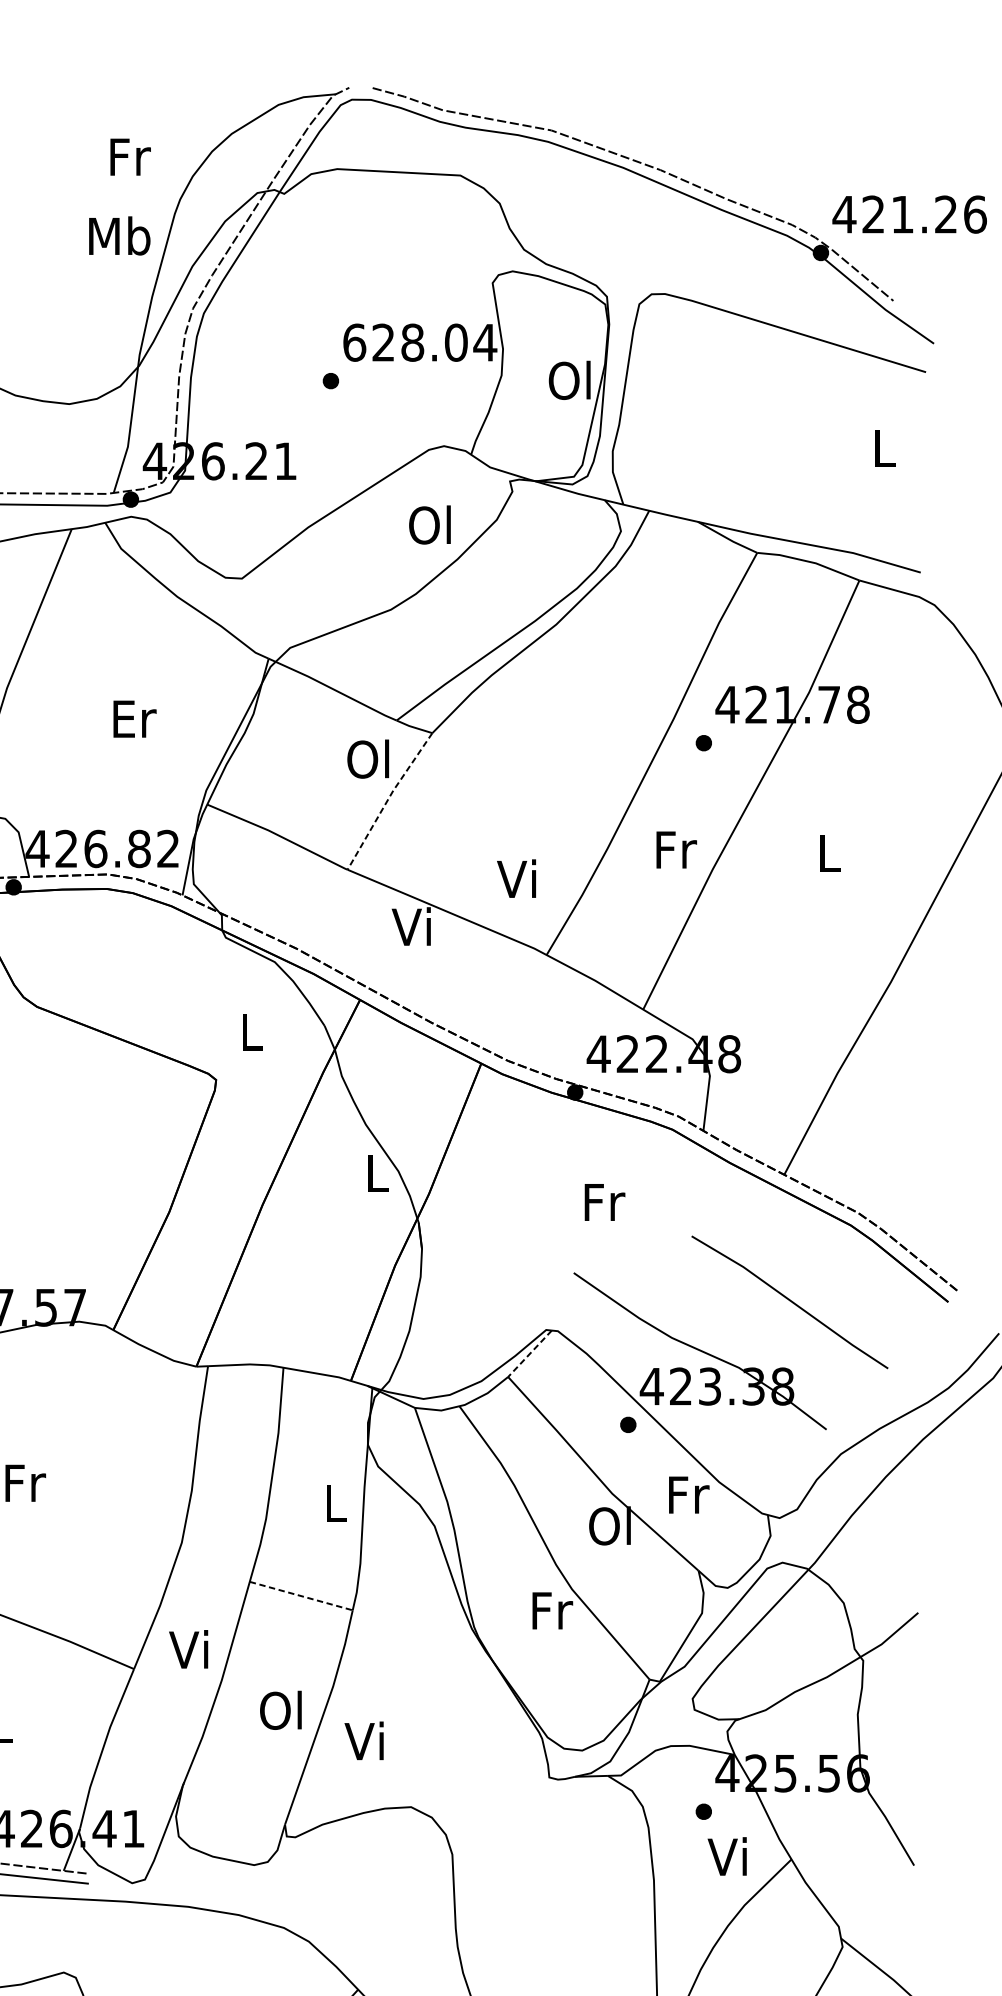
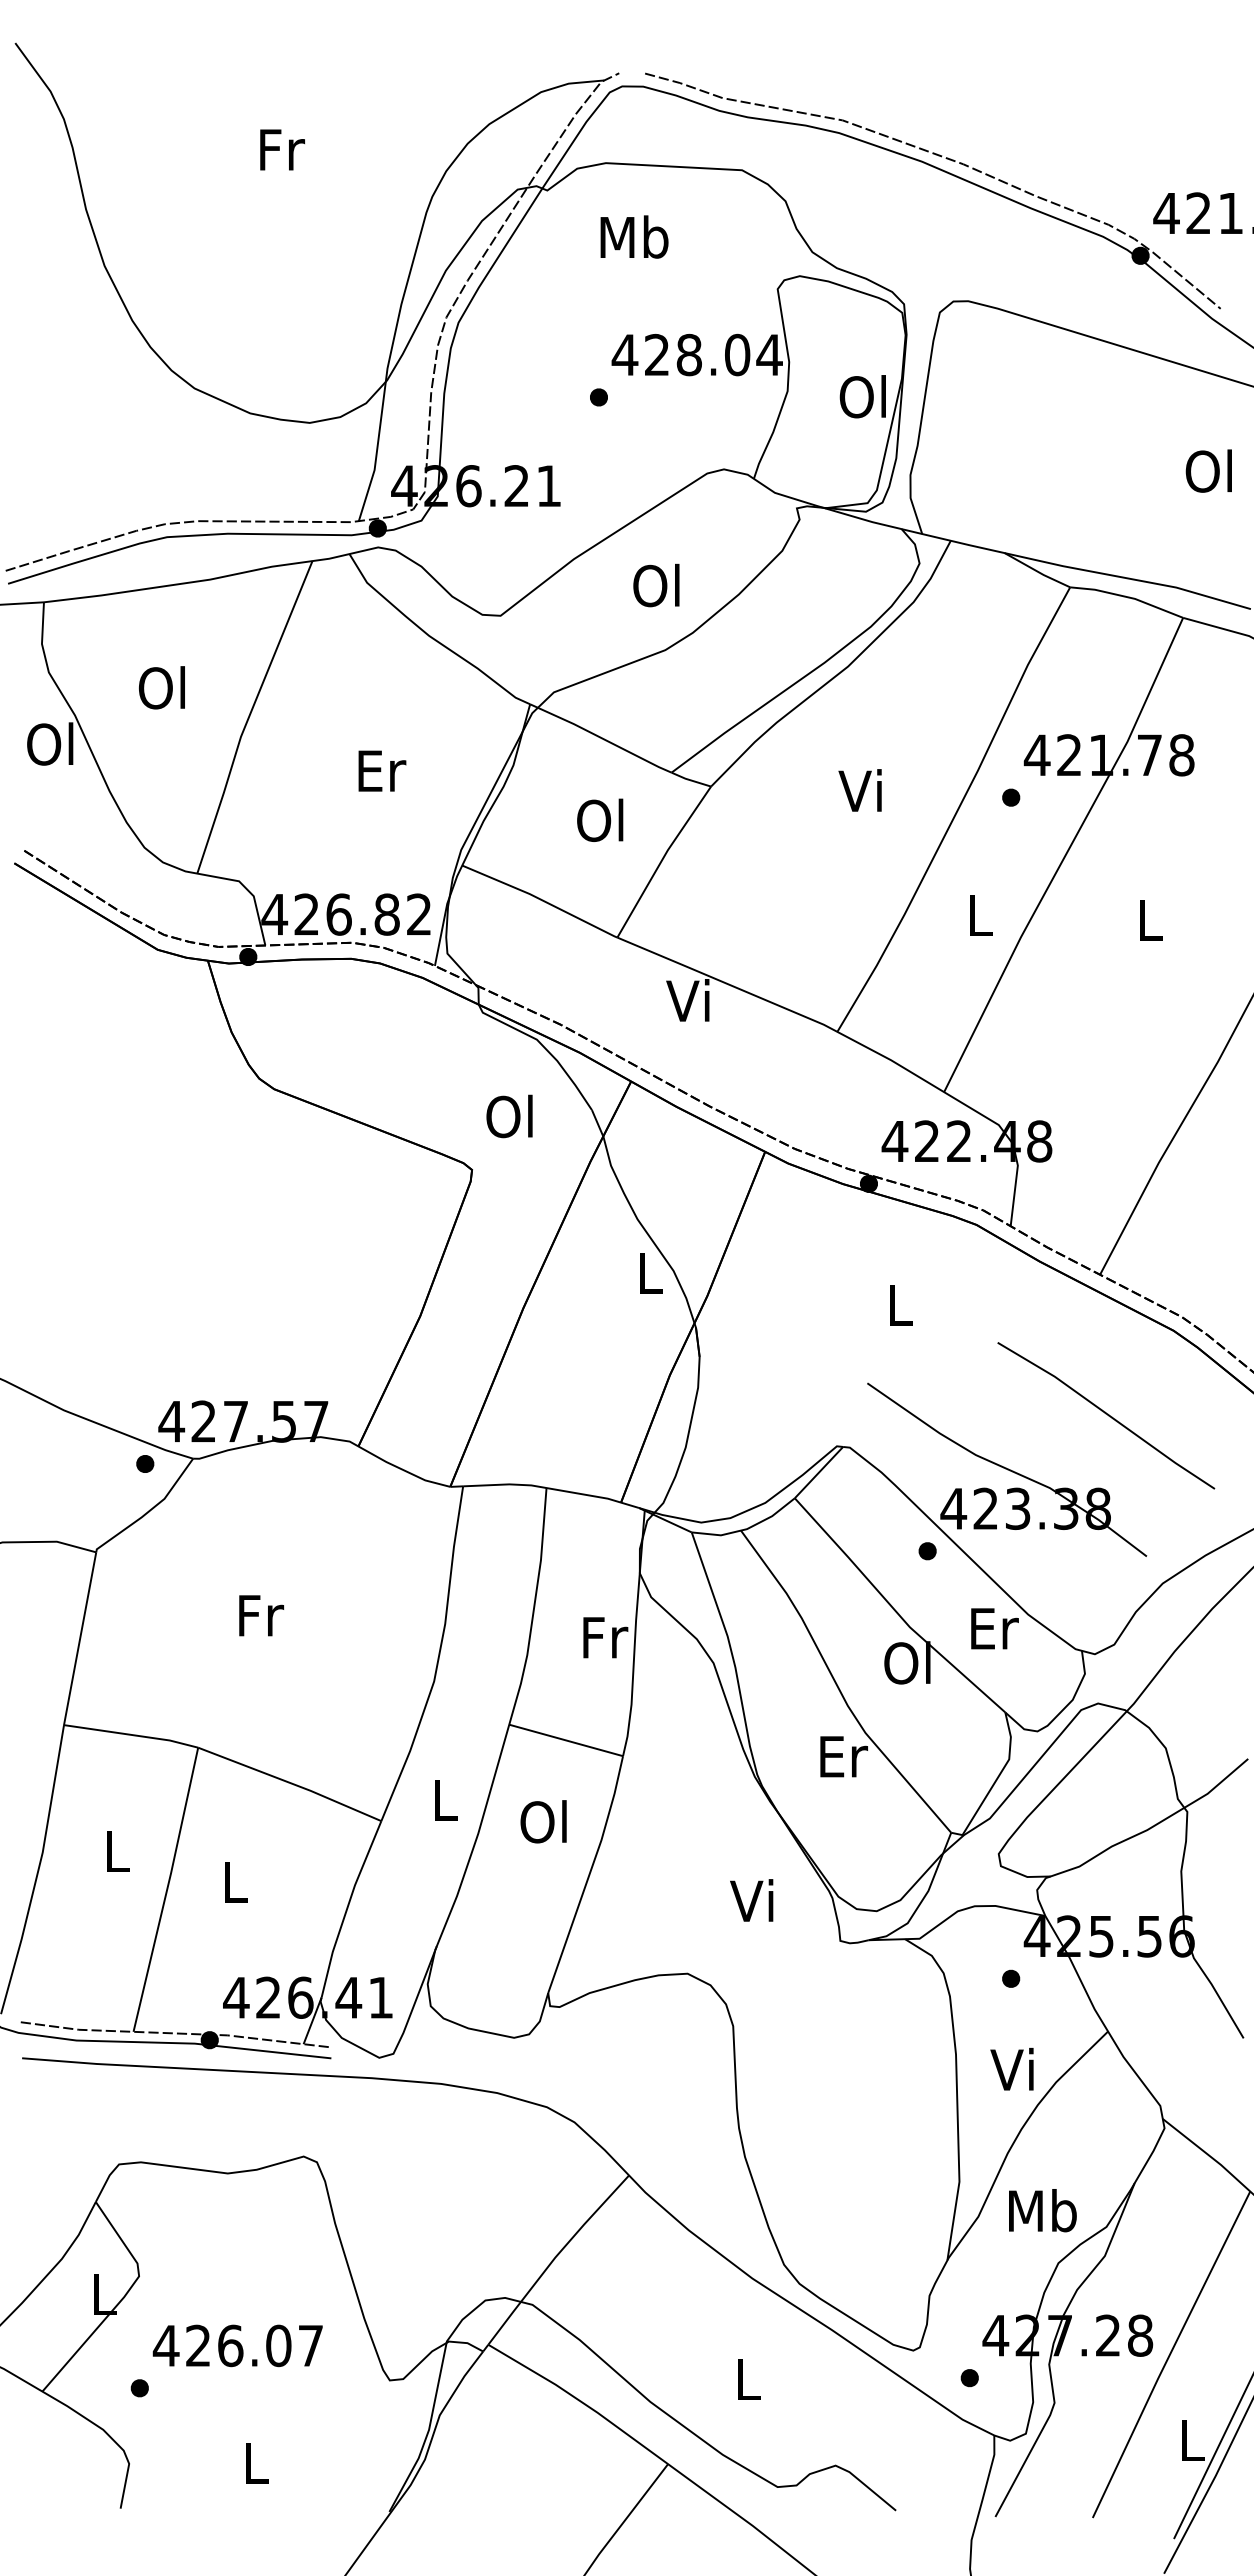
text: (130, 156) -> (282, 149), moved
text: (119, 235) -> (634, 236), moved
text: (354, 342) -> (624, 354), 628.04 -> 428.04
text: (882, 447) -> (1208, 470), L -> Ol
text: (430, 524) -> (656, 585), moved
text: (368, 758) -> (600, 819), moved
line: (387, 800) -> (661, 860), dashed -> solid
text: (676, 849) -> (980, 915), Fr -> L
text: (515, 878) -> (859, 790), moved
text: (250, 1031) -> (509, 1116), L -> Ol
text: (604, 1201) -> (901, 1304), Fr -> L
line: (529, 1353) -> (818, 1472), dashed -> solid
text: (688, 1494) -> (994, 1628), Fr -> Er
text: (336, 1502) -> (605, 1637), L -> Fr
line: (301, 1596) -> (566, 1740), dashed -> solid
text: (553, 1610) -> (844, 1756), Fr -> Er
text: (188, 1649) -> (441, 1799), Vi -> L
text: (280, 1710) -> (543, 1821), moved
text: (364, 1740) -> (751, 1900), moved
text: (726, 1856) -> (1011, 2069), moved

